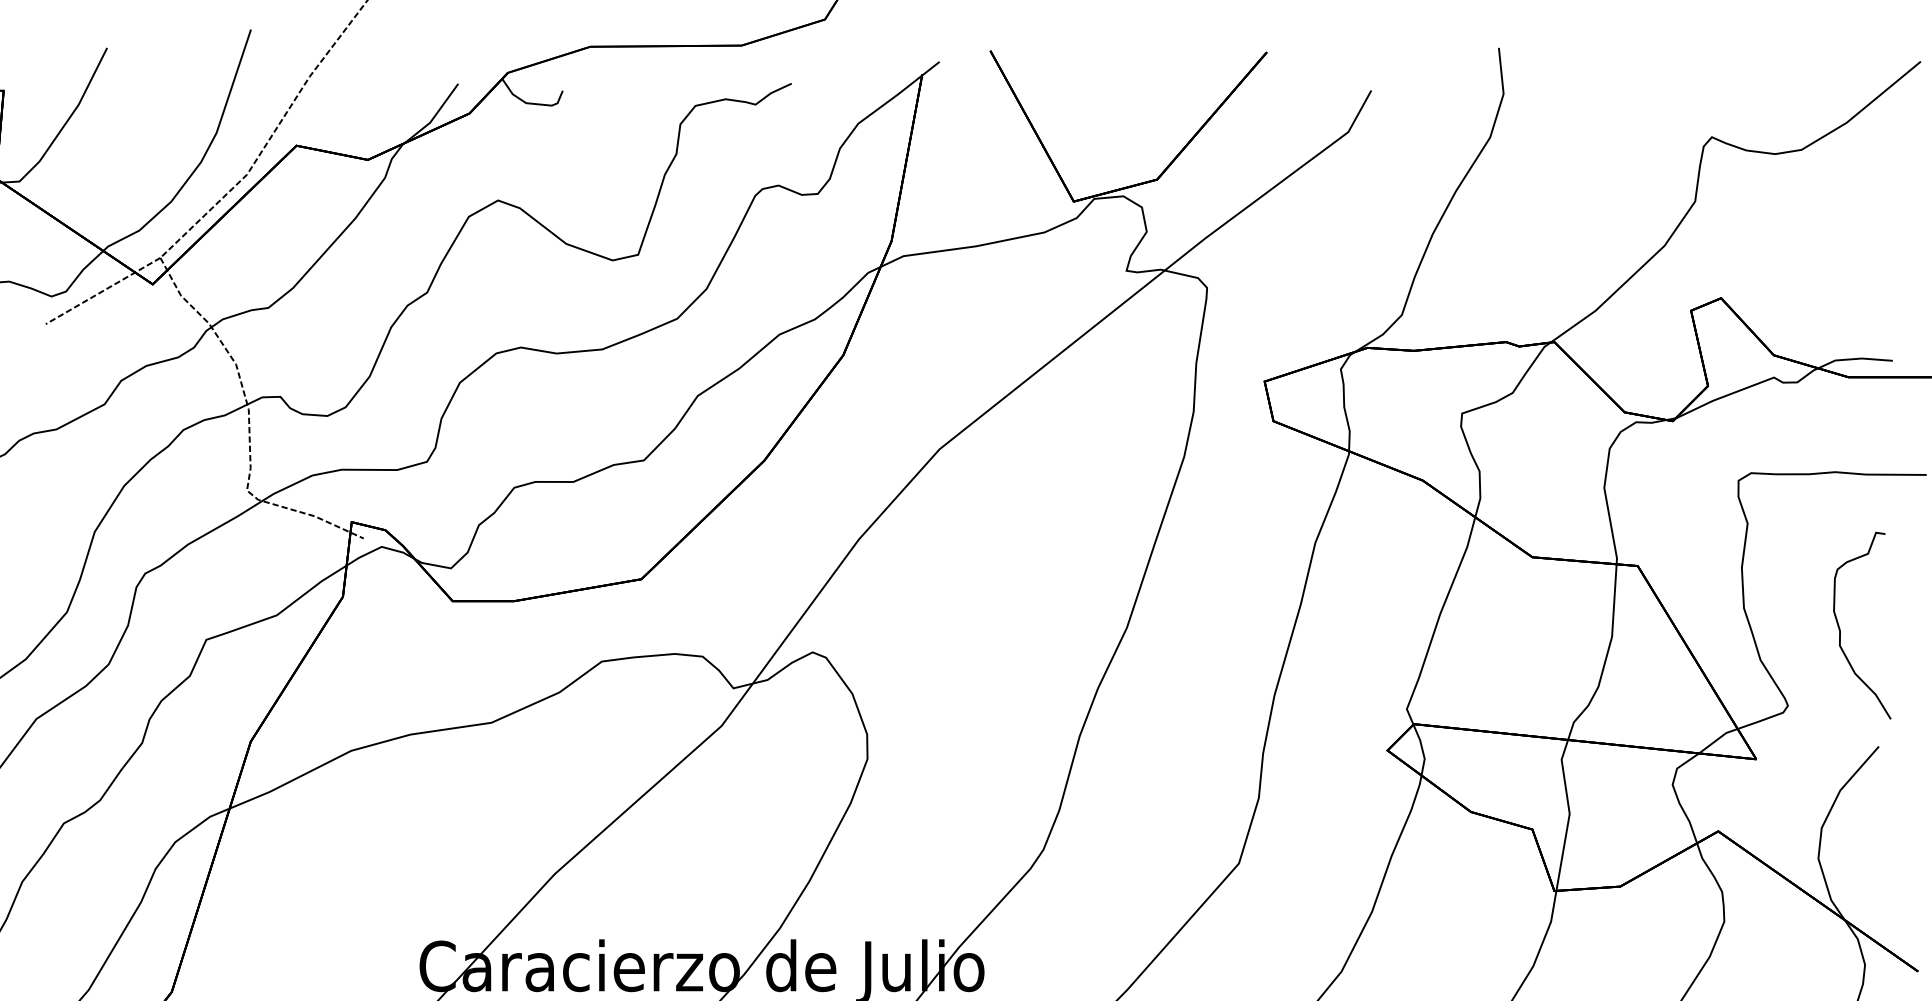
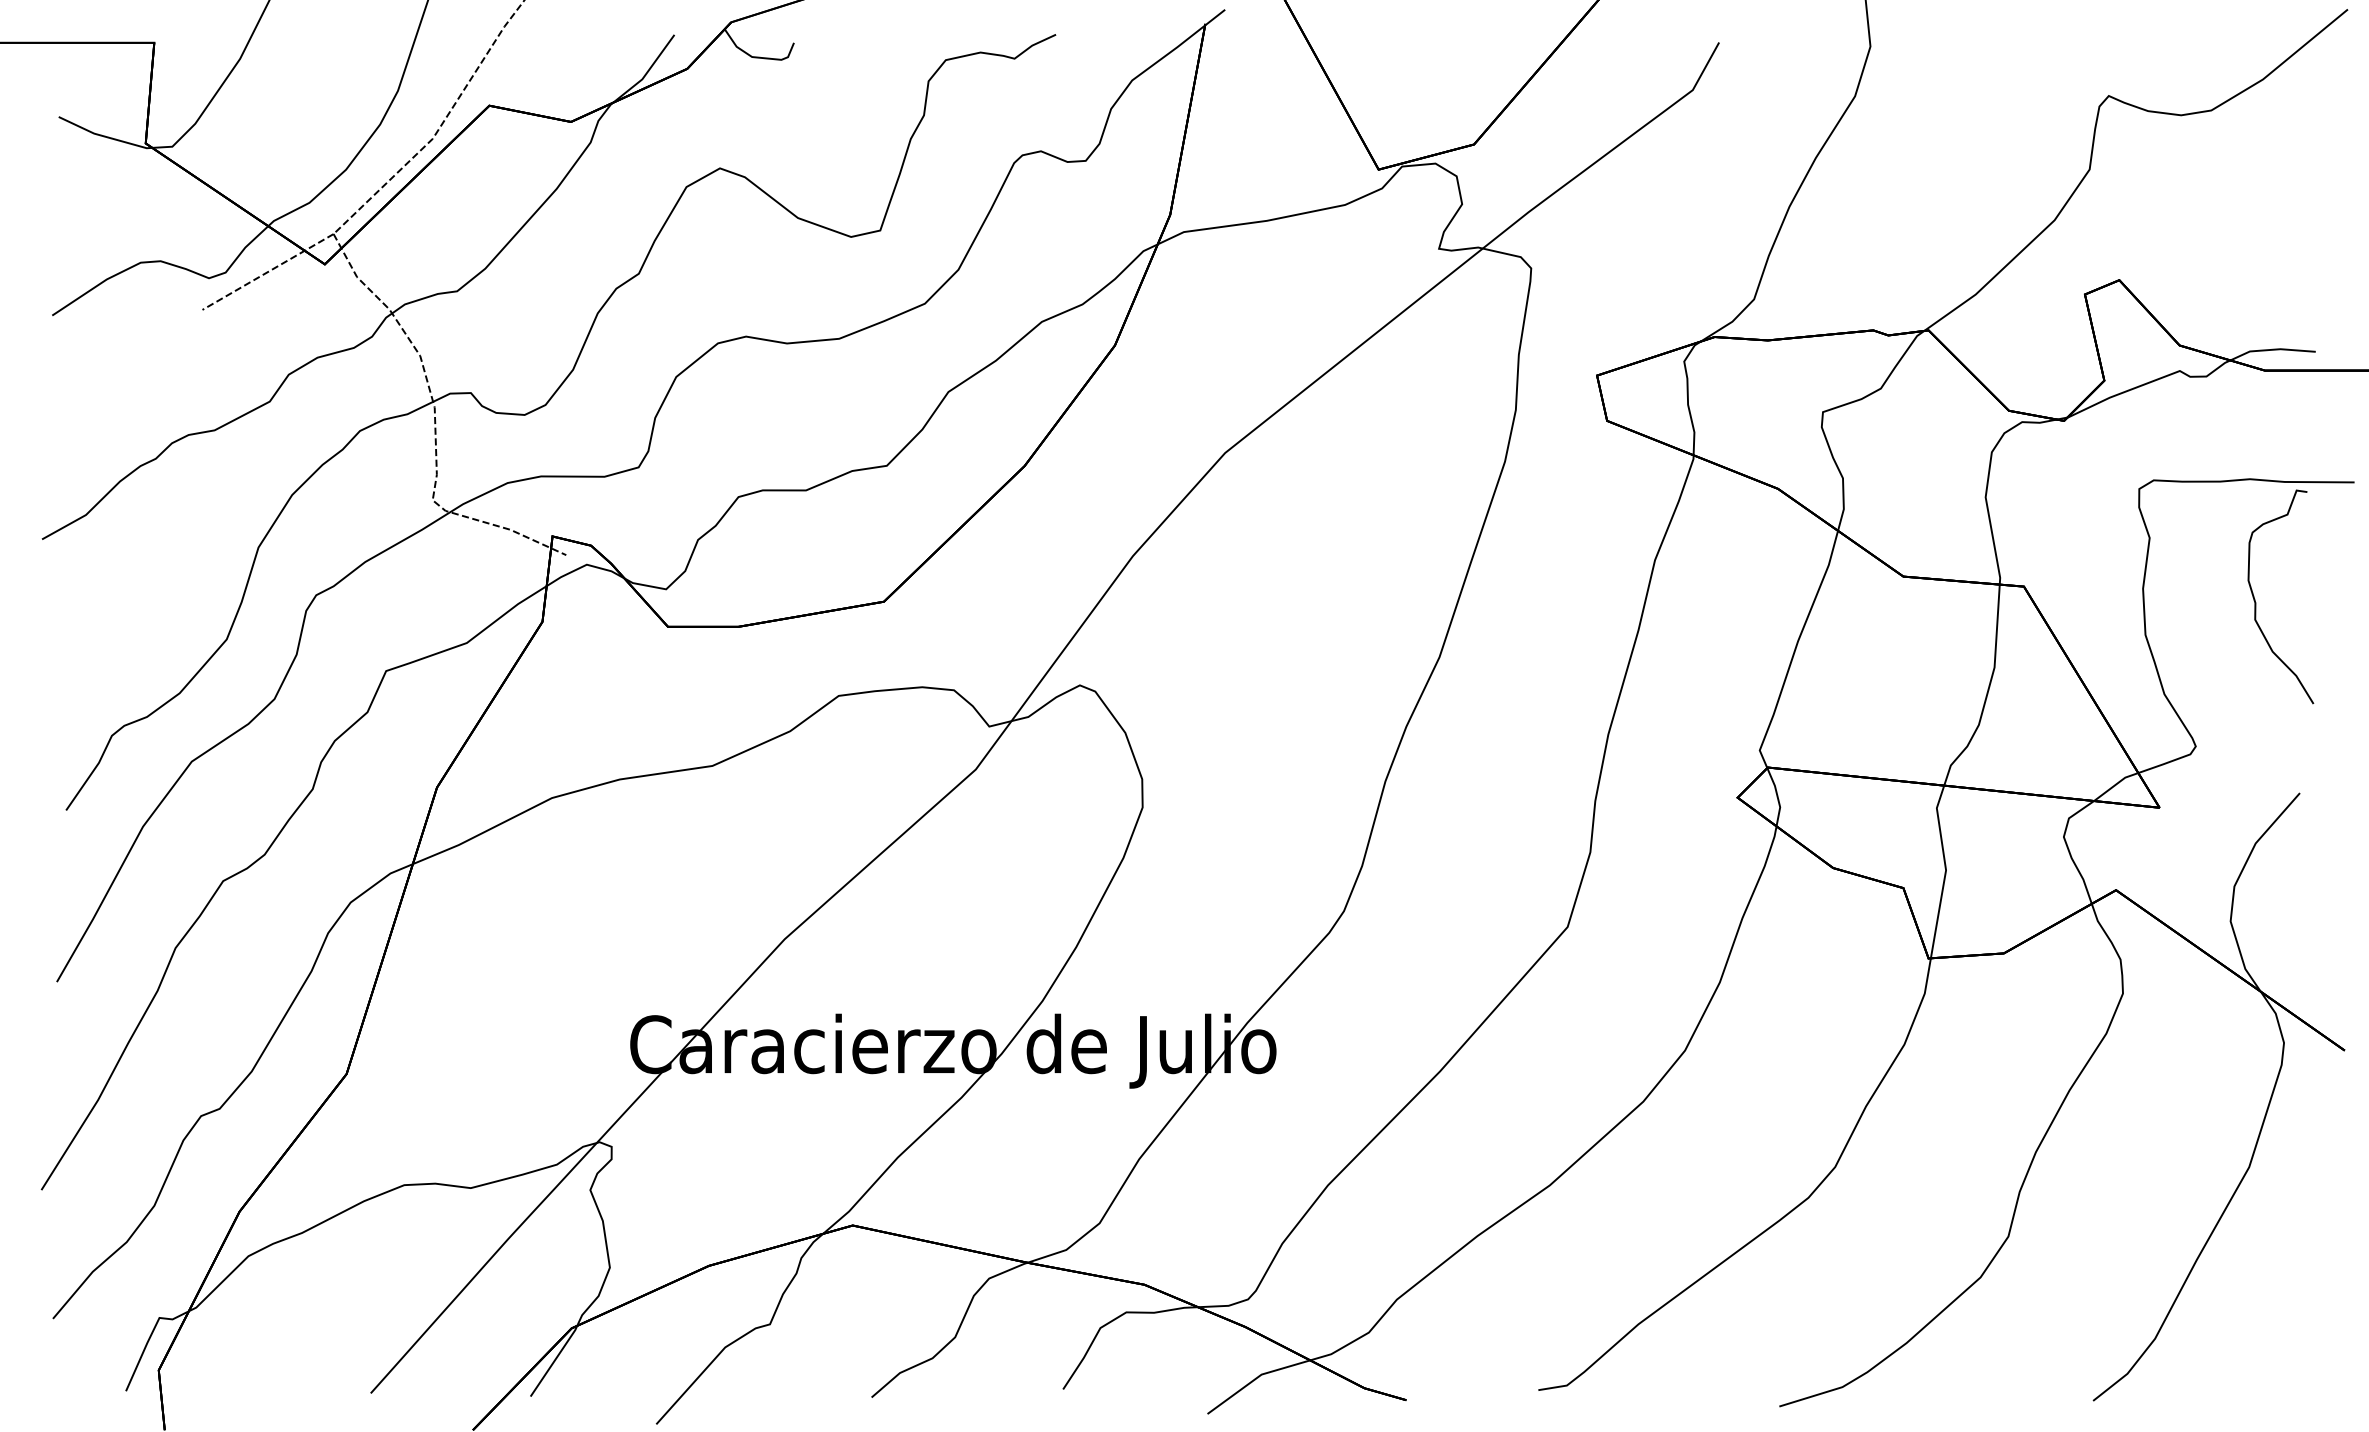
curve: (1841, 630) -> (2256, 602), moved

